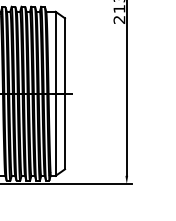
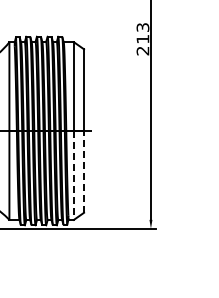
line: (65, 131) -> (84, 171), solid -> dashed
line: (55, 134) -> (73, 175), solid -> dashed

